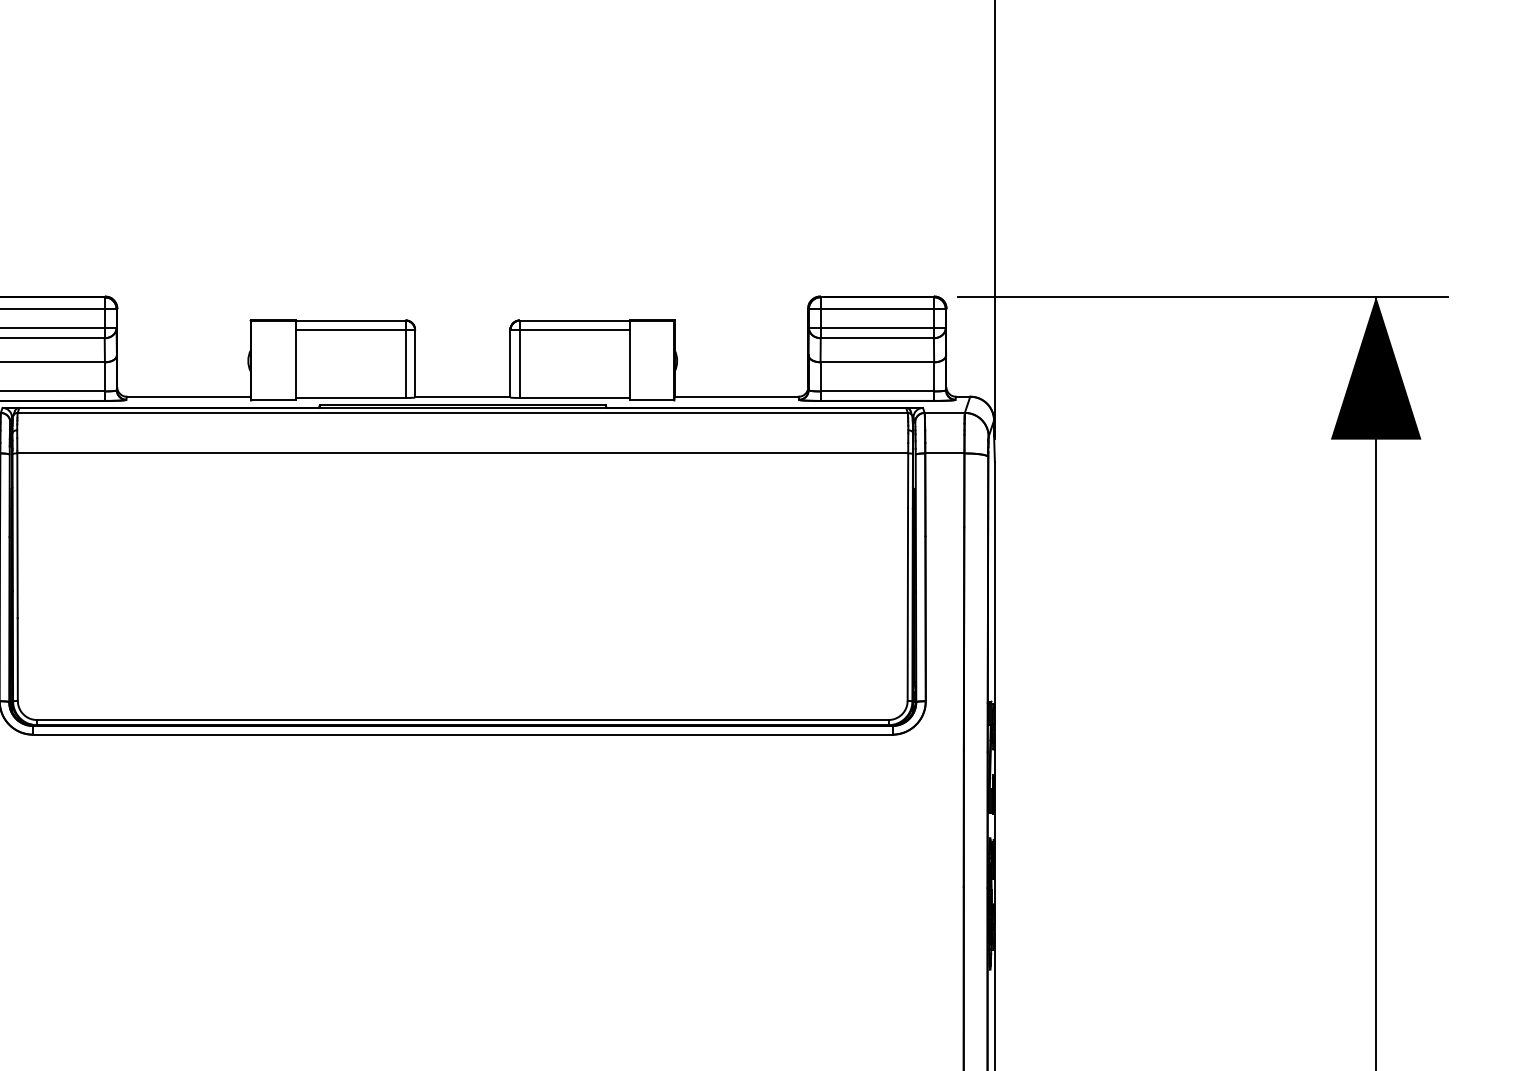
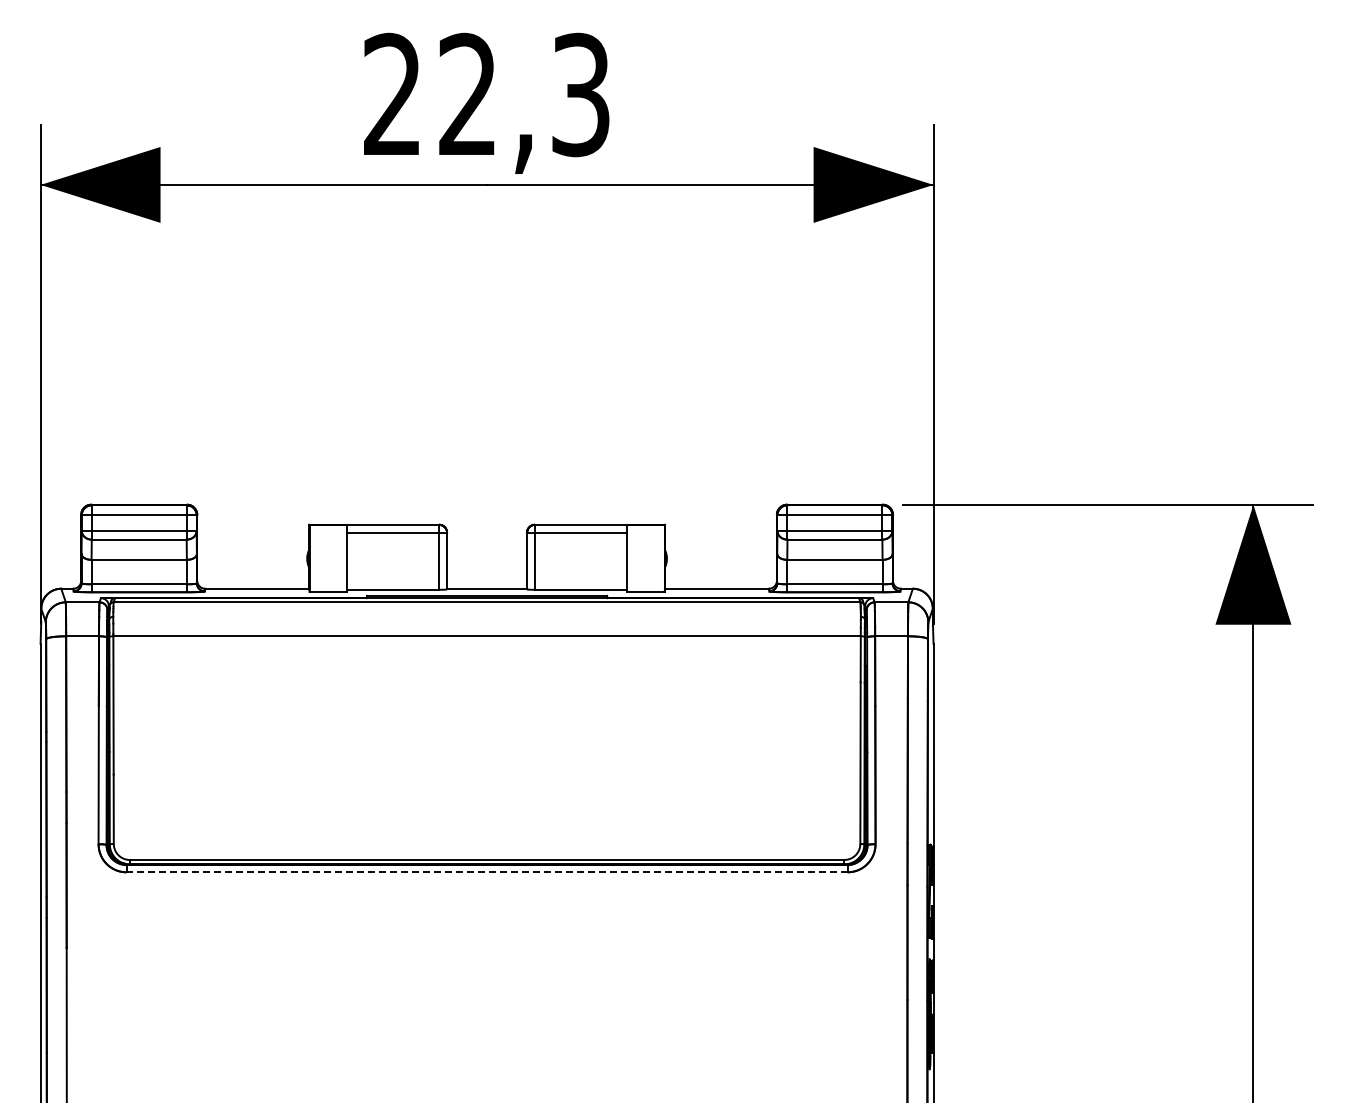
line: (463, 734) -> (487, 872), solid -> dashed

